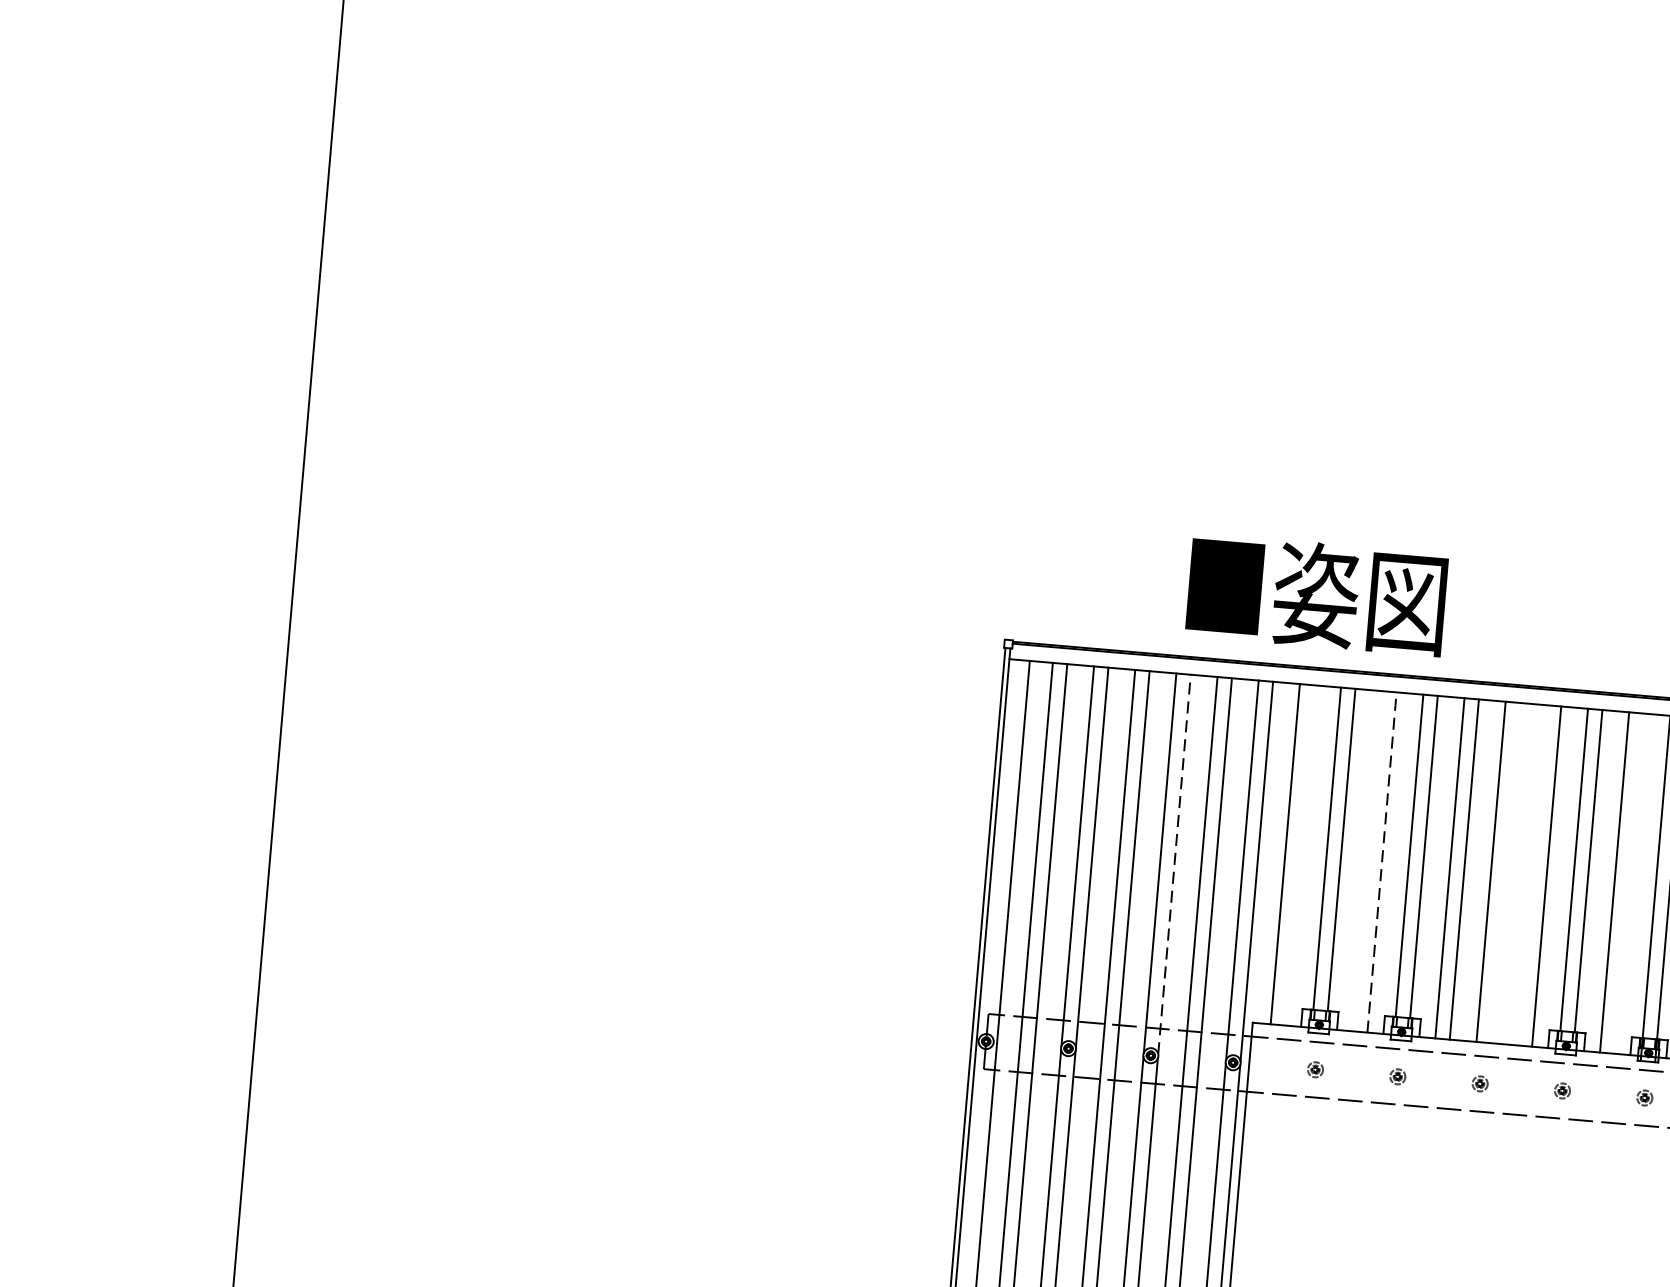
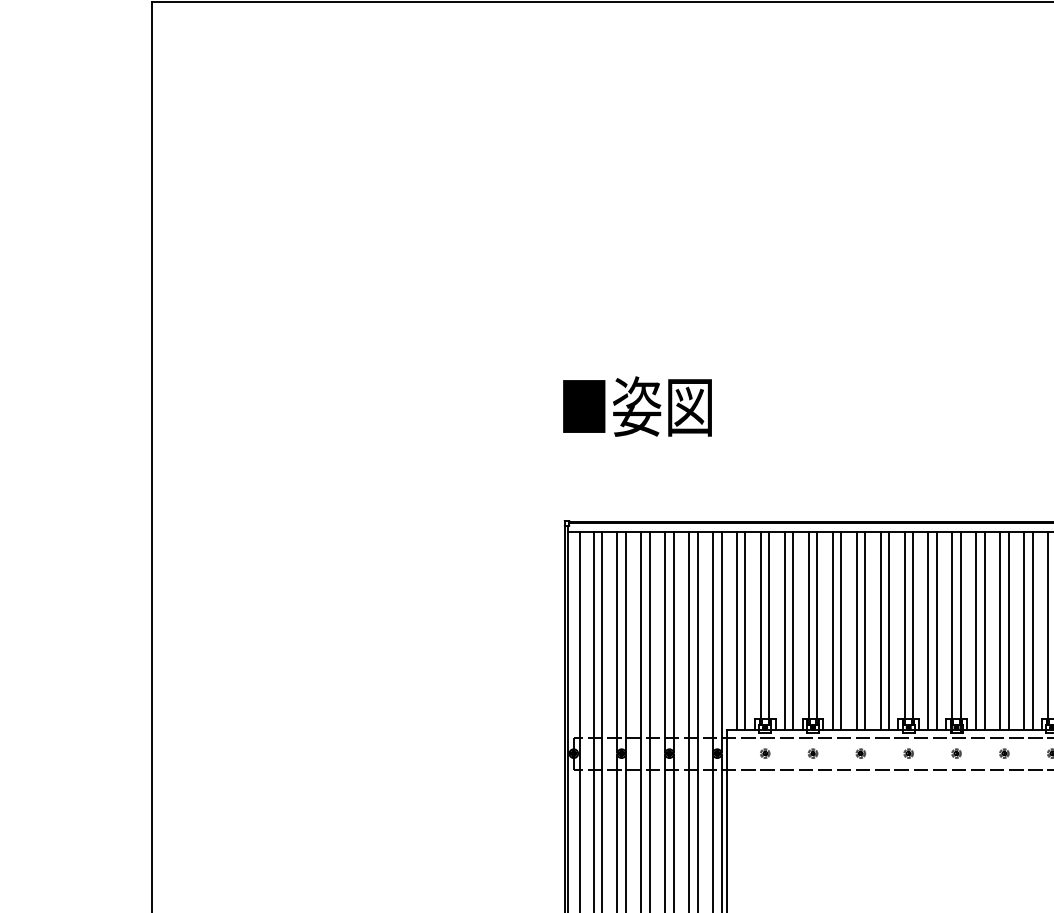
text: (1316, 594) -> (637, 406), moved
line: (1299, 854) -> (745, 630), added
line: (1366, 860) -> (784, 630), added
line: (1382, 862) -> (793, 630), dashed -> solid
line: (1174, 863) -> (673, 641), dashed -> solid
line: (1506, 872) -> (865, 630), added
line: (1532, 874) -> (880, 630), added
line: (1628, 883) -> (936, 630), added

